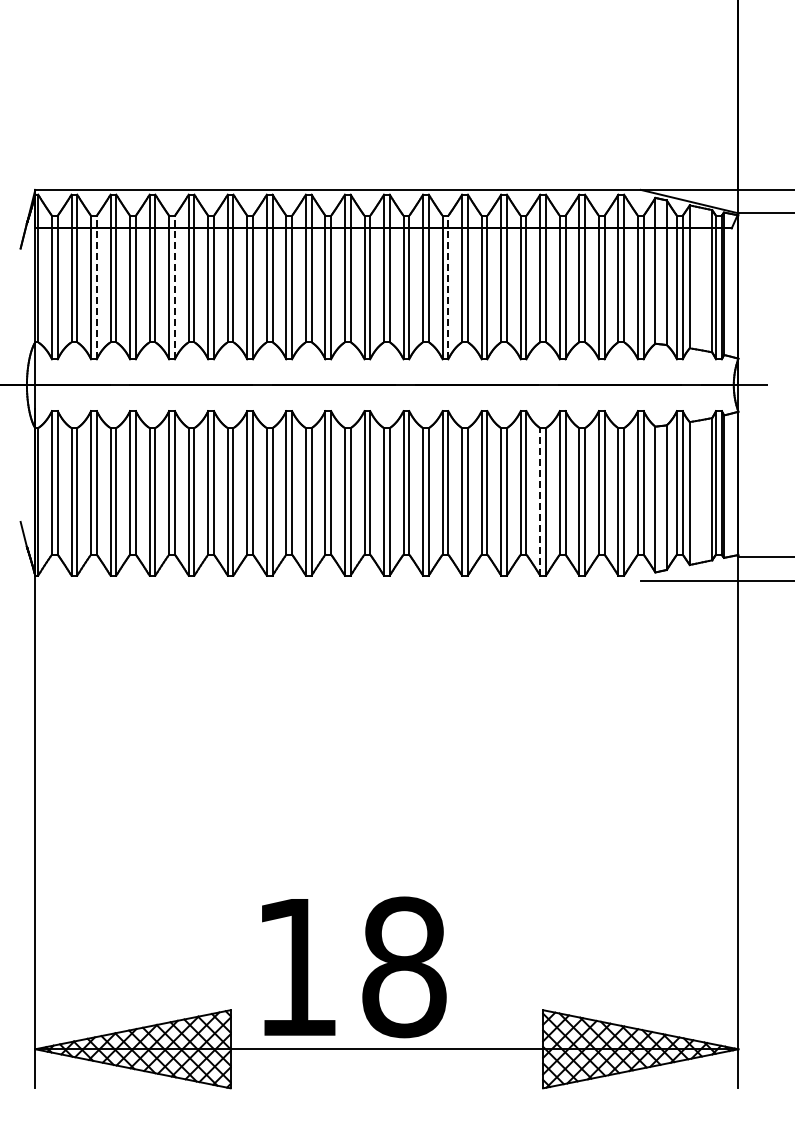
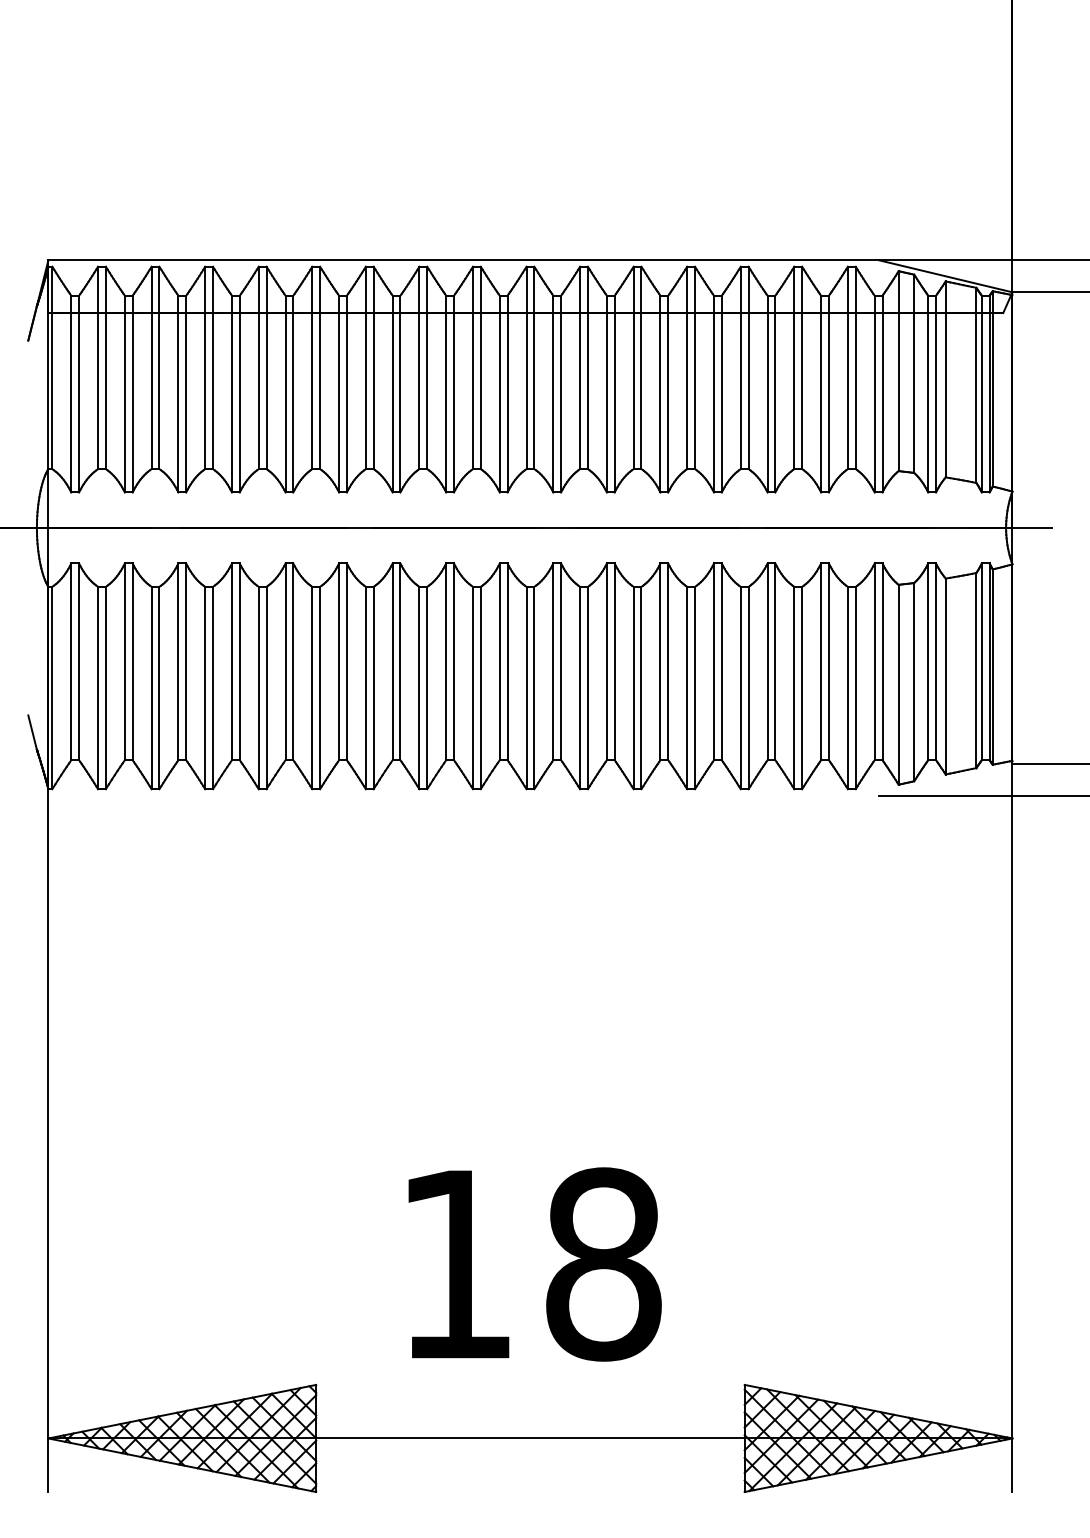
line: (96, 287) -> (132, 394), dashed -> solid
line: (174, 287) -> (239, 394), dashed -> solid
line: (448, 287) -> (614, 394), dashed -> solid
line: (540, 501) -> (741, 687), dashed -> solid
text: (354, 967) -> (535, 1264), moved

